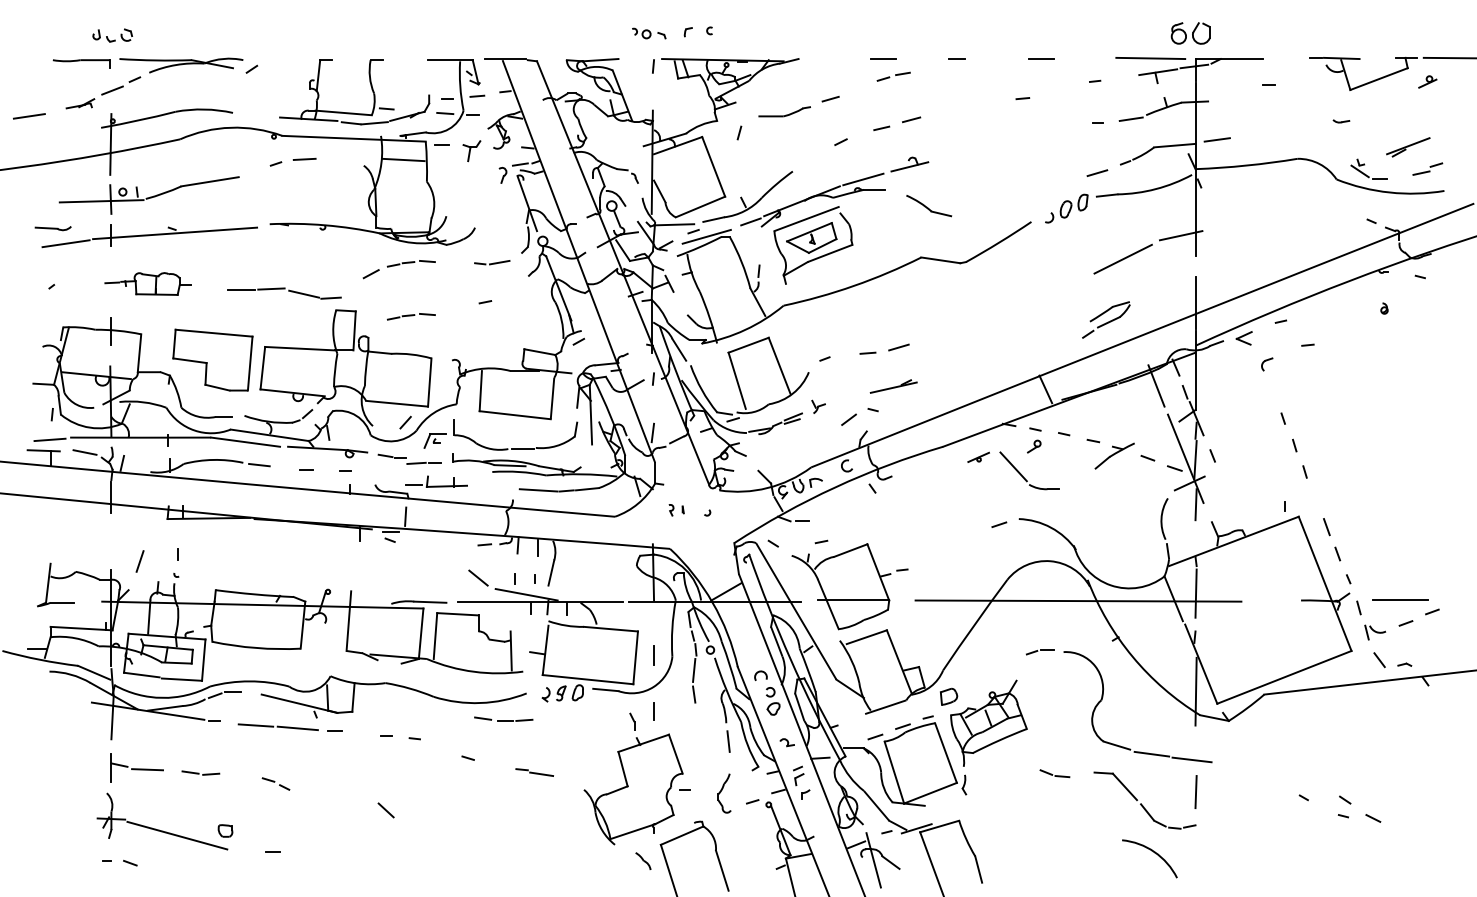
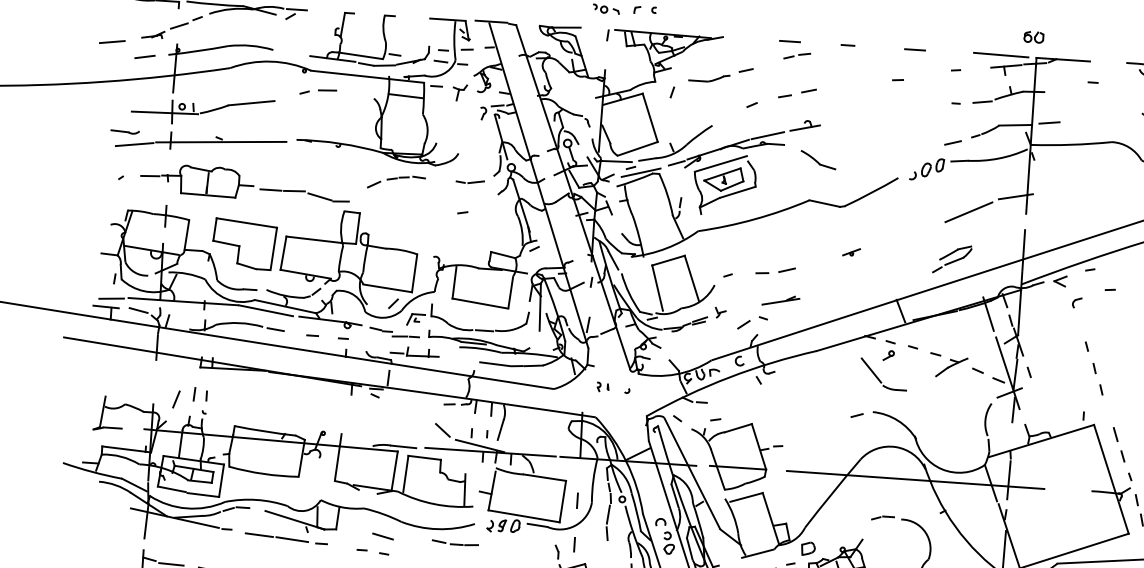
part: (1189, 32) -> (1033, 36), size x0.62
line: (259, 60) -> (297, 9), added
line: (71, 132) -> (144, 57), added
part: (147, 283) -> (196, 180), size x1.67
part: (411, 316) -> (403, 220), removed
part: (978, 456) -> (851, 251), moved
line: (162, 553) -> (194, 394), added
line: (411, 716) -> (382, 536), added

